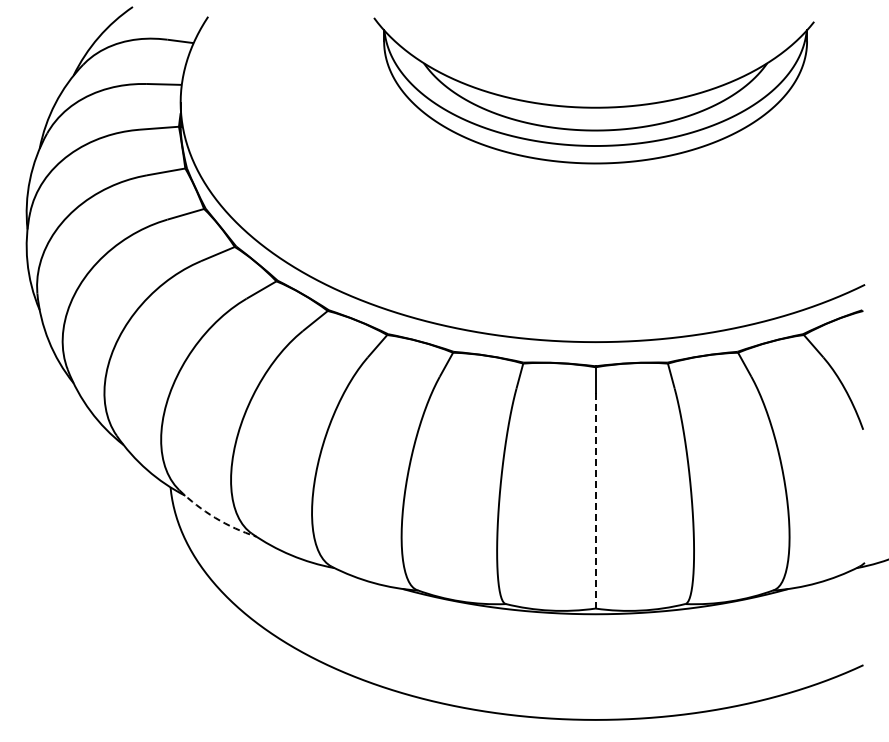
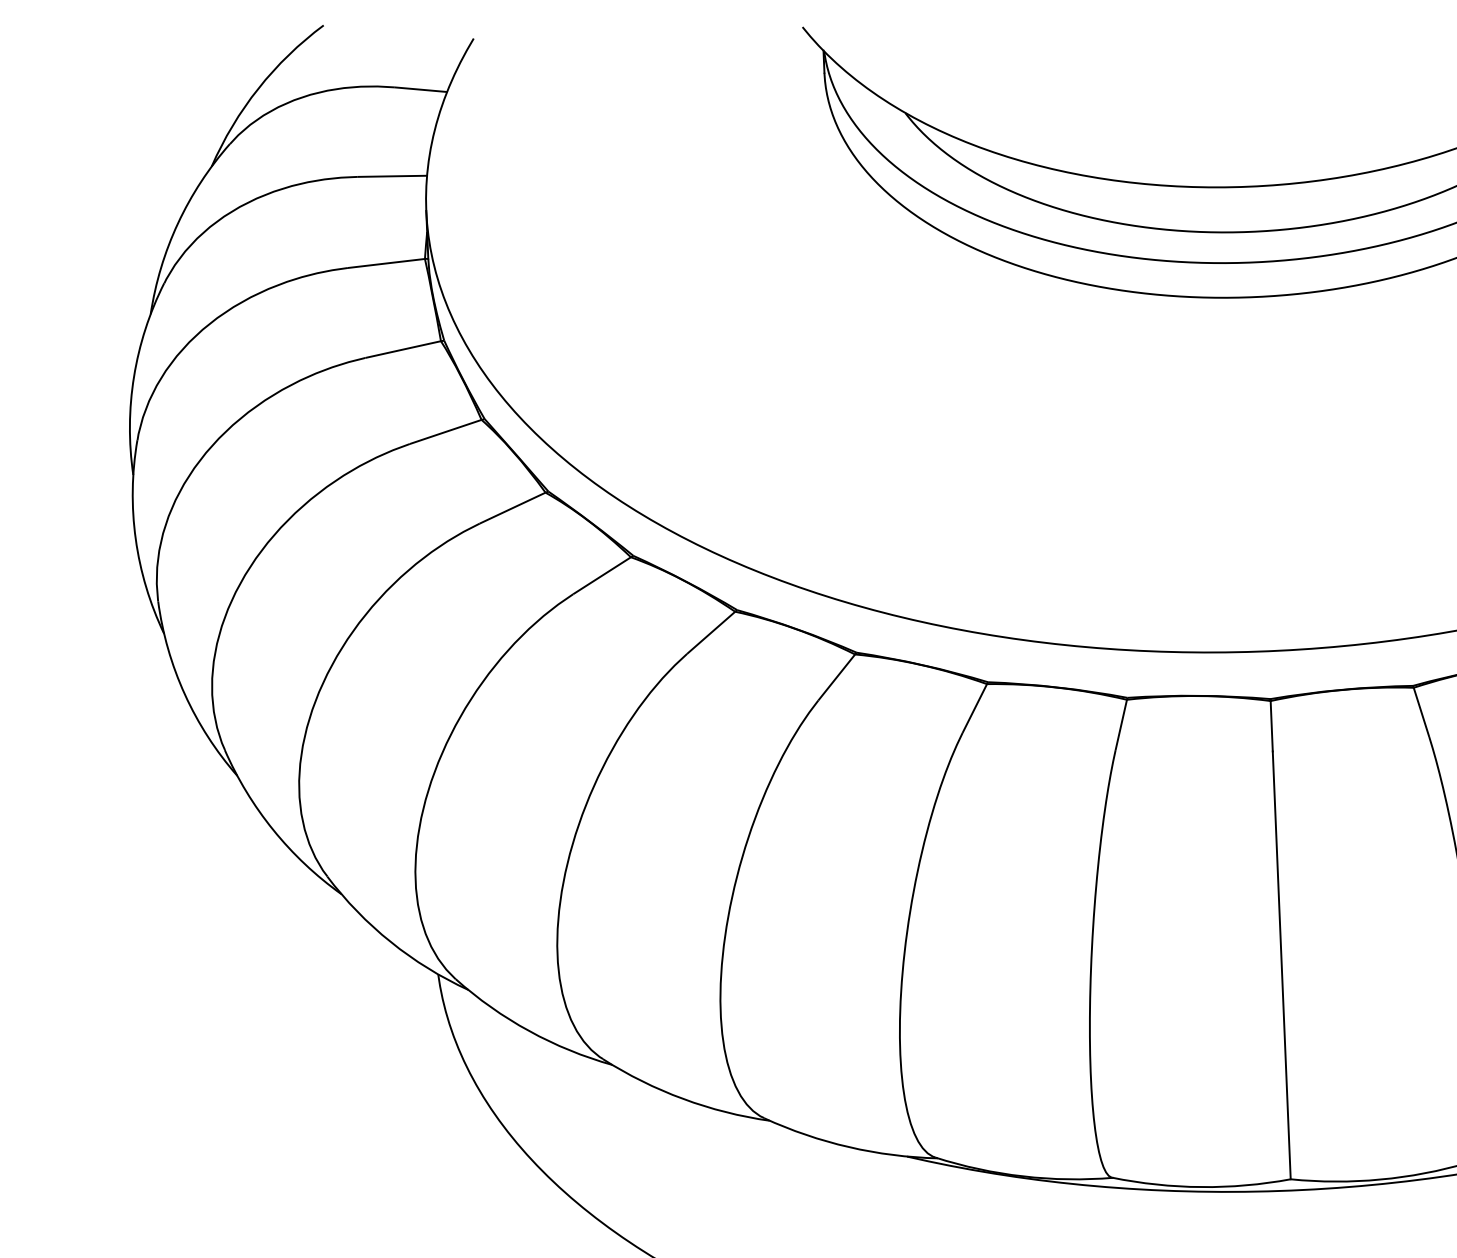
line: (595, 500) -> (1281, 965), dashed -> solid
arc: (215, 517) -> (529, 1030), dashed -> solid

